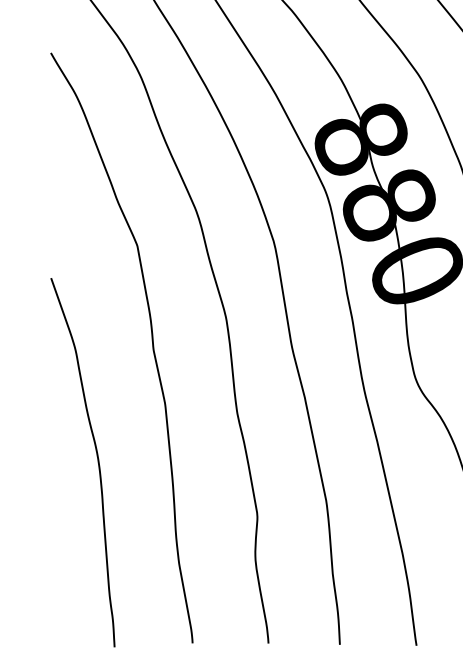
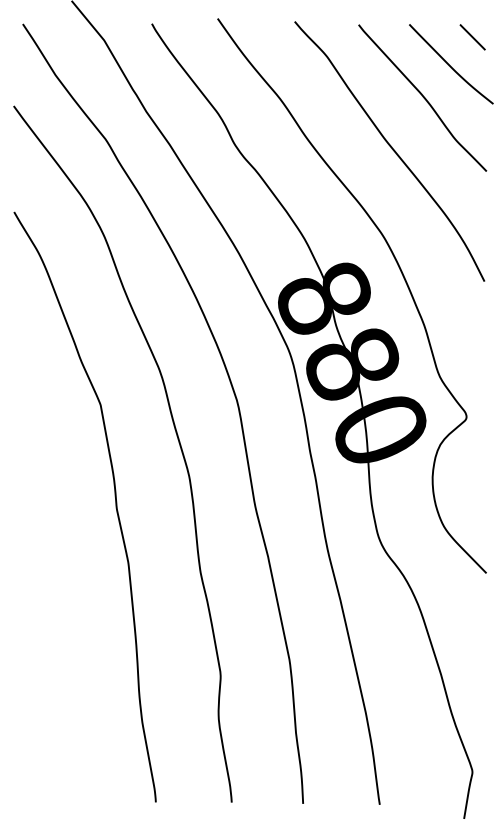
curve: (97, 461) -> (60, 620), removed

